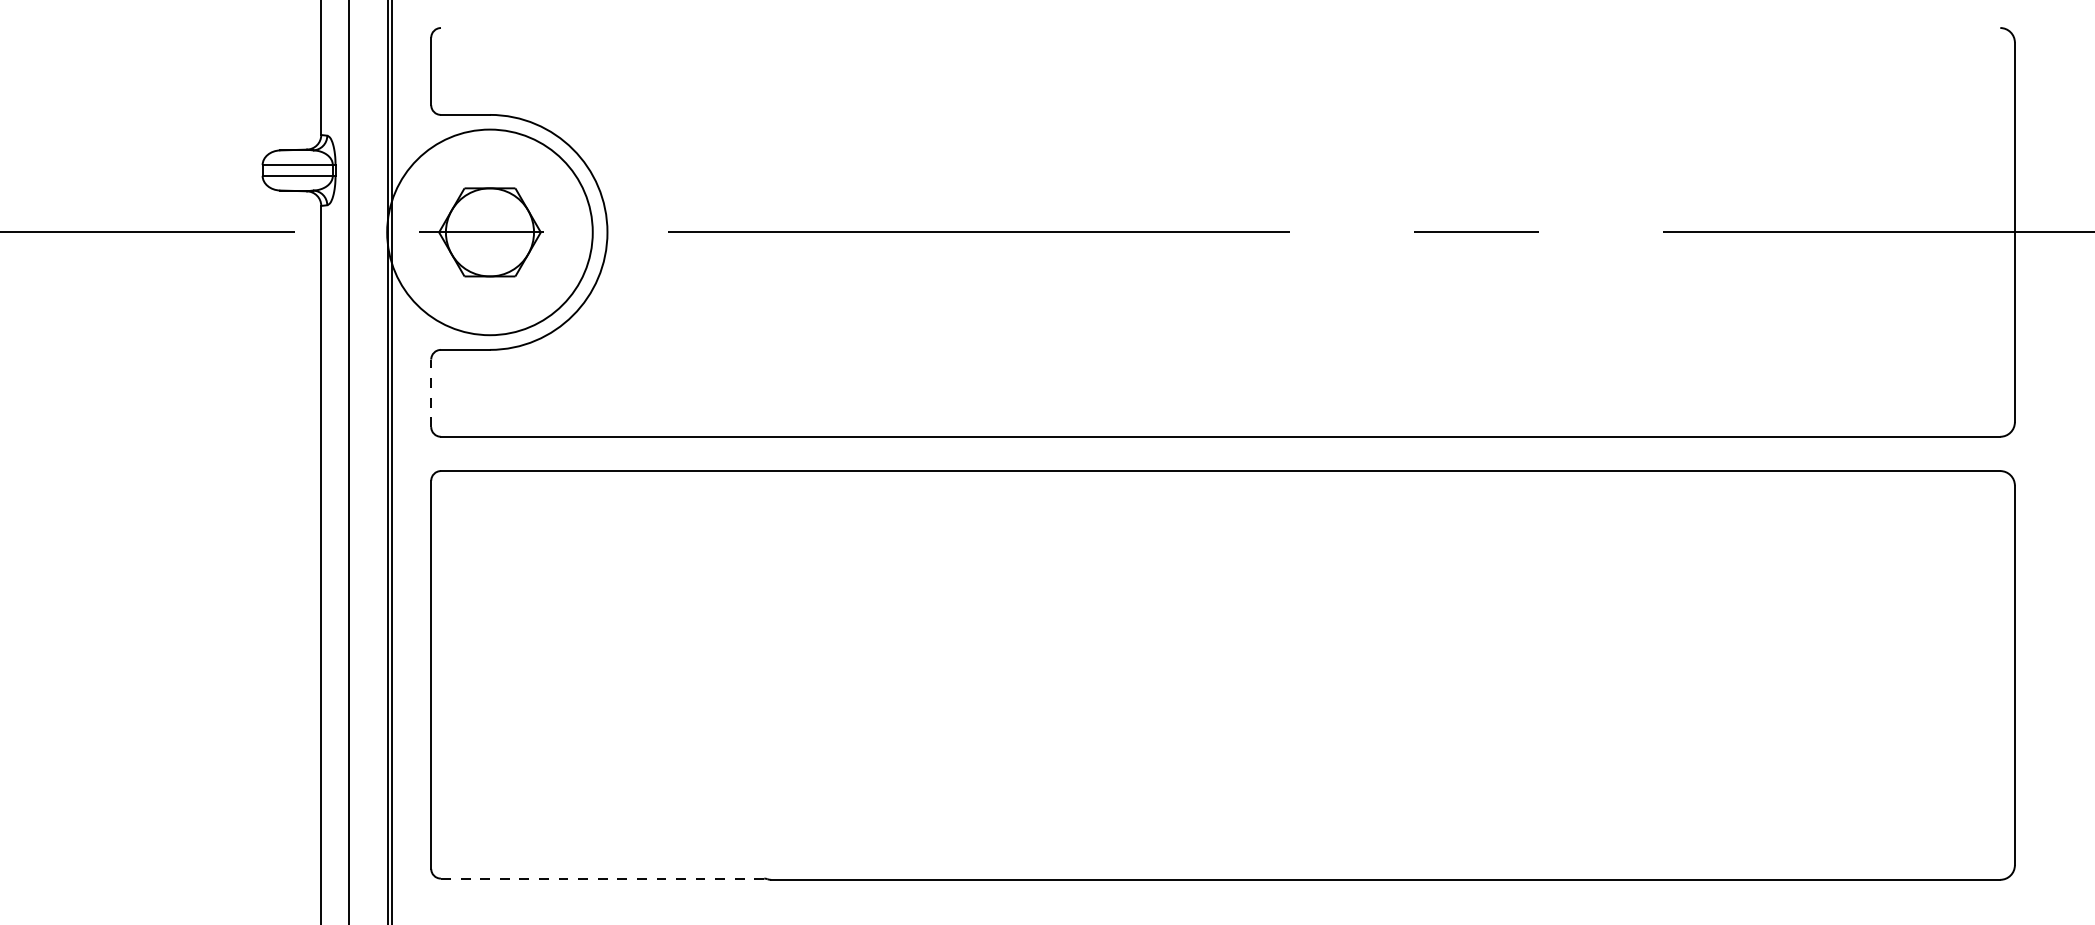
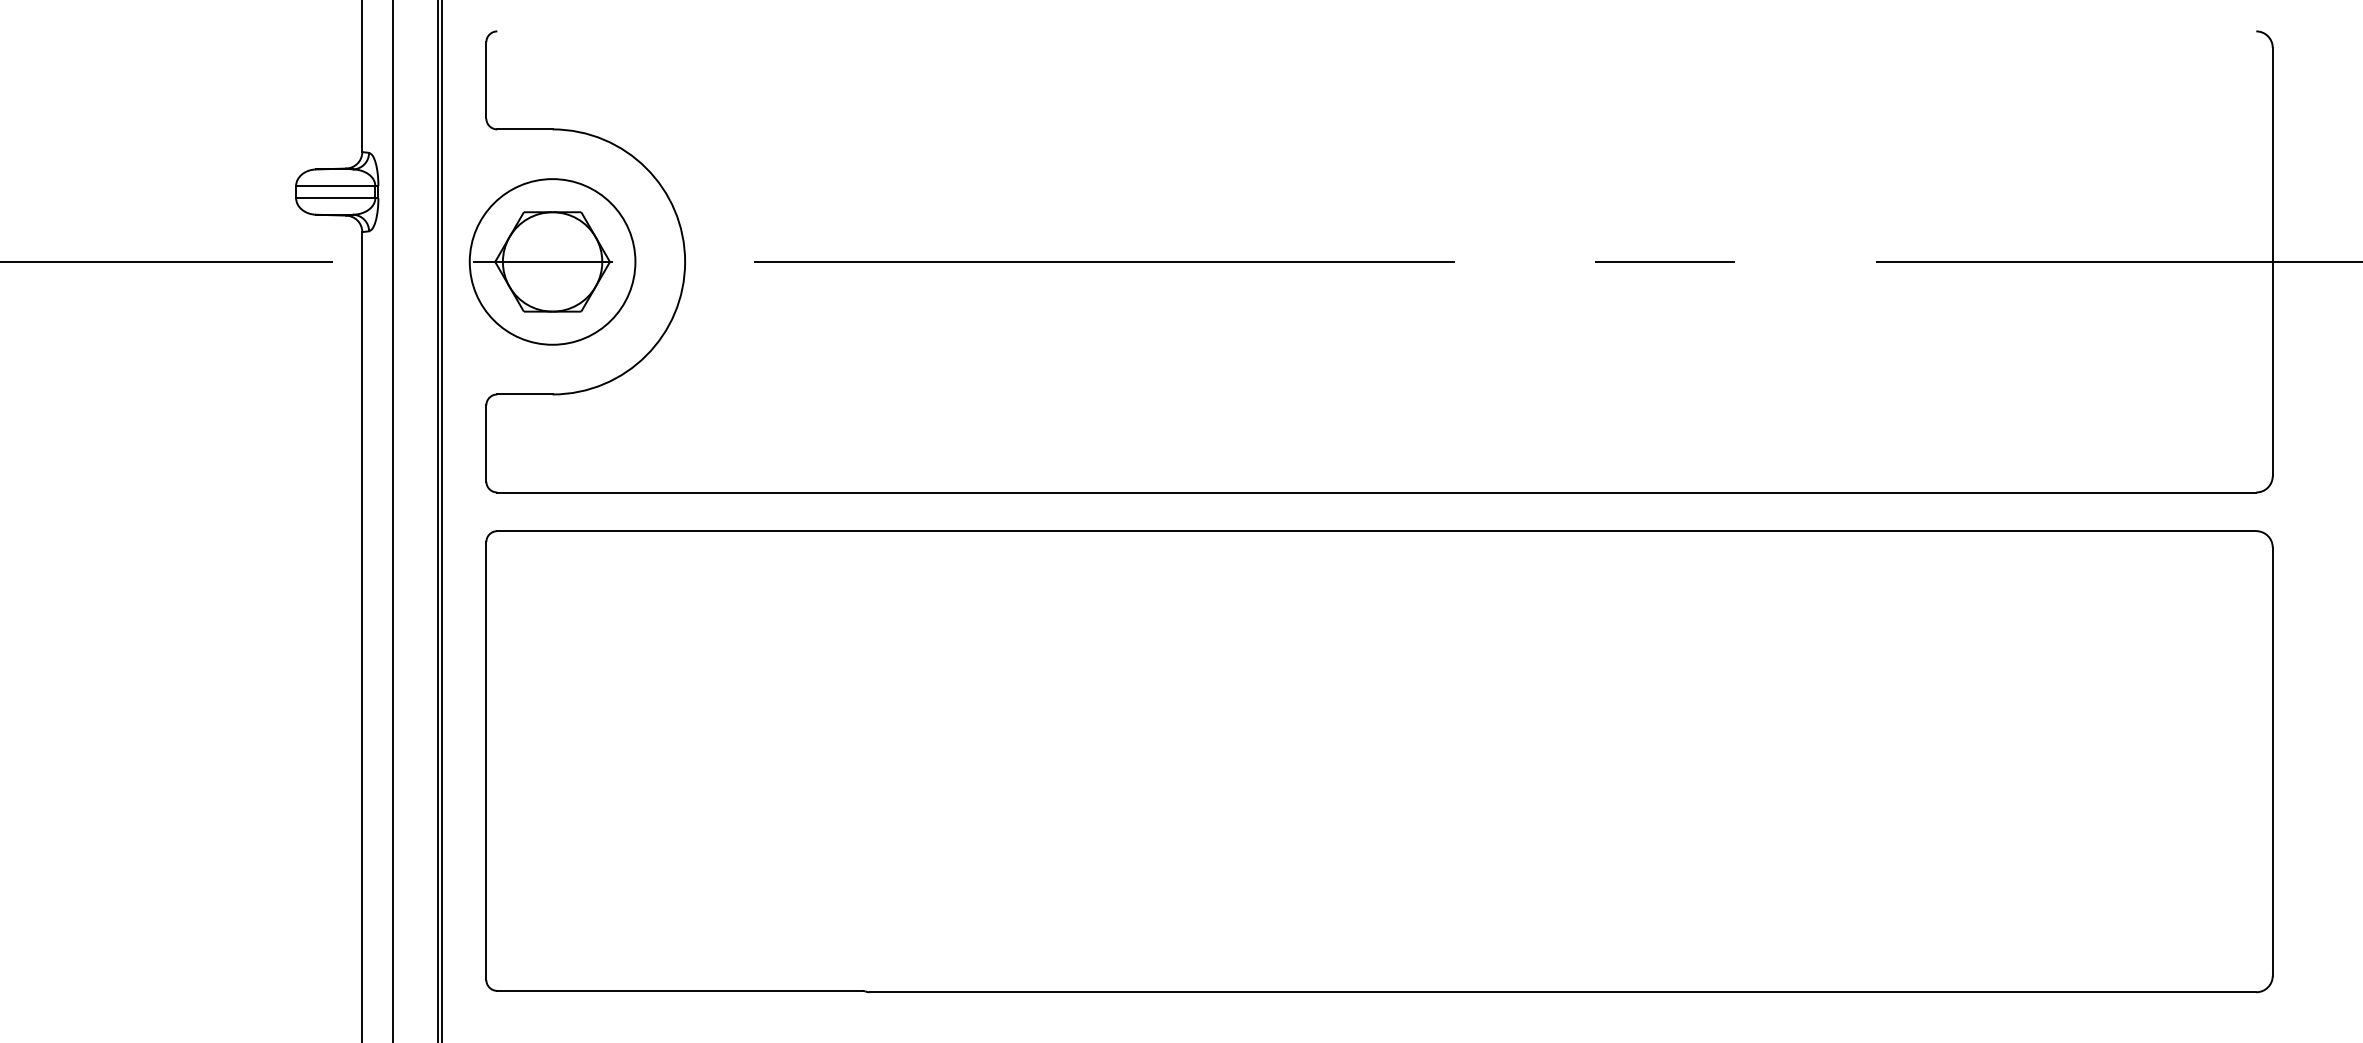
circle: (489, 232) -> (552, 261), size x0.71
line: (431, 392) -> (486, 442), dashed -> solid
line: (602, 878) -> (679, 990), dashed -> solid

